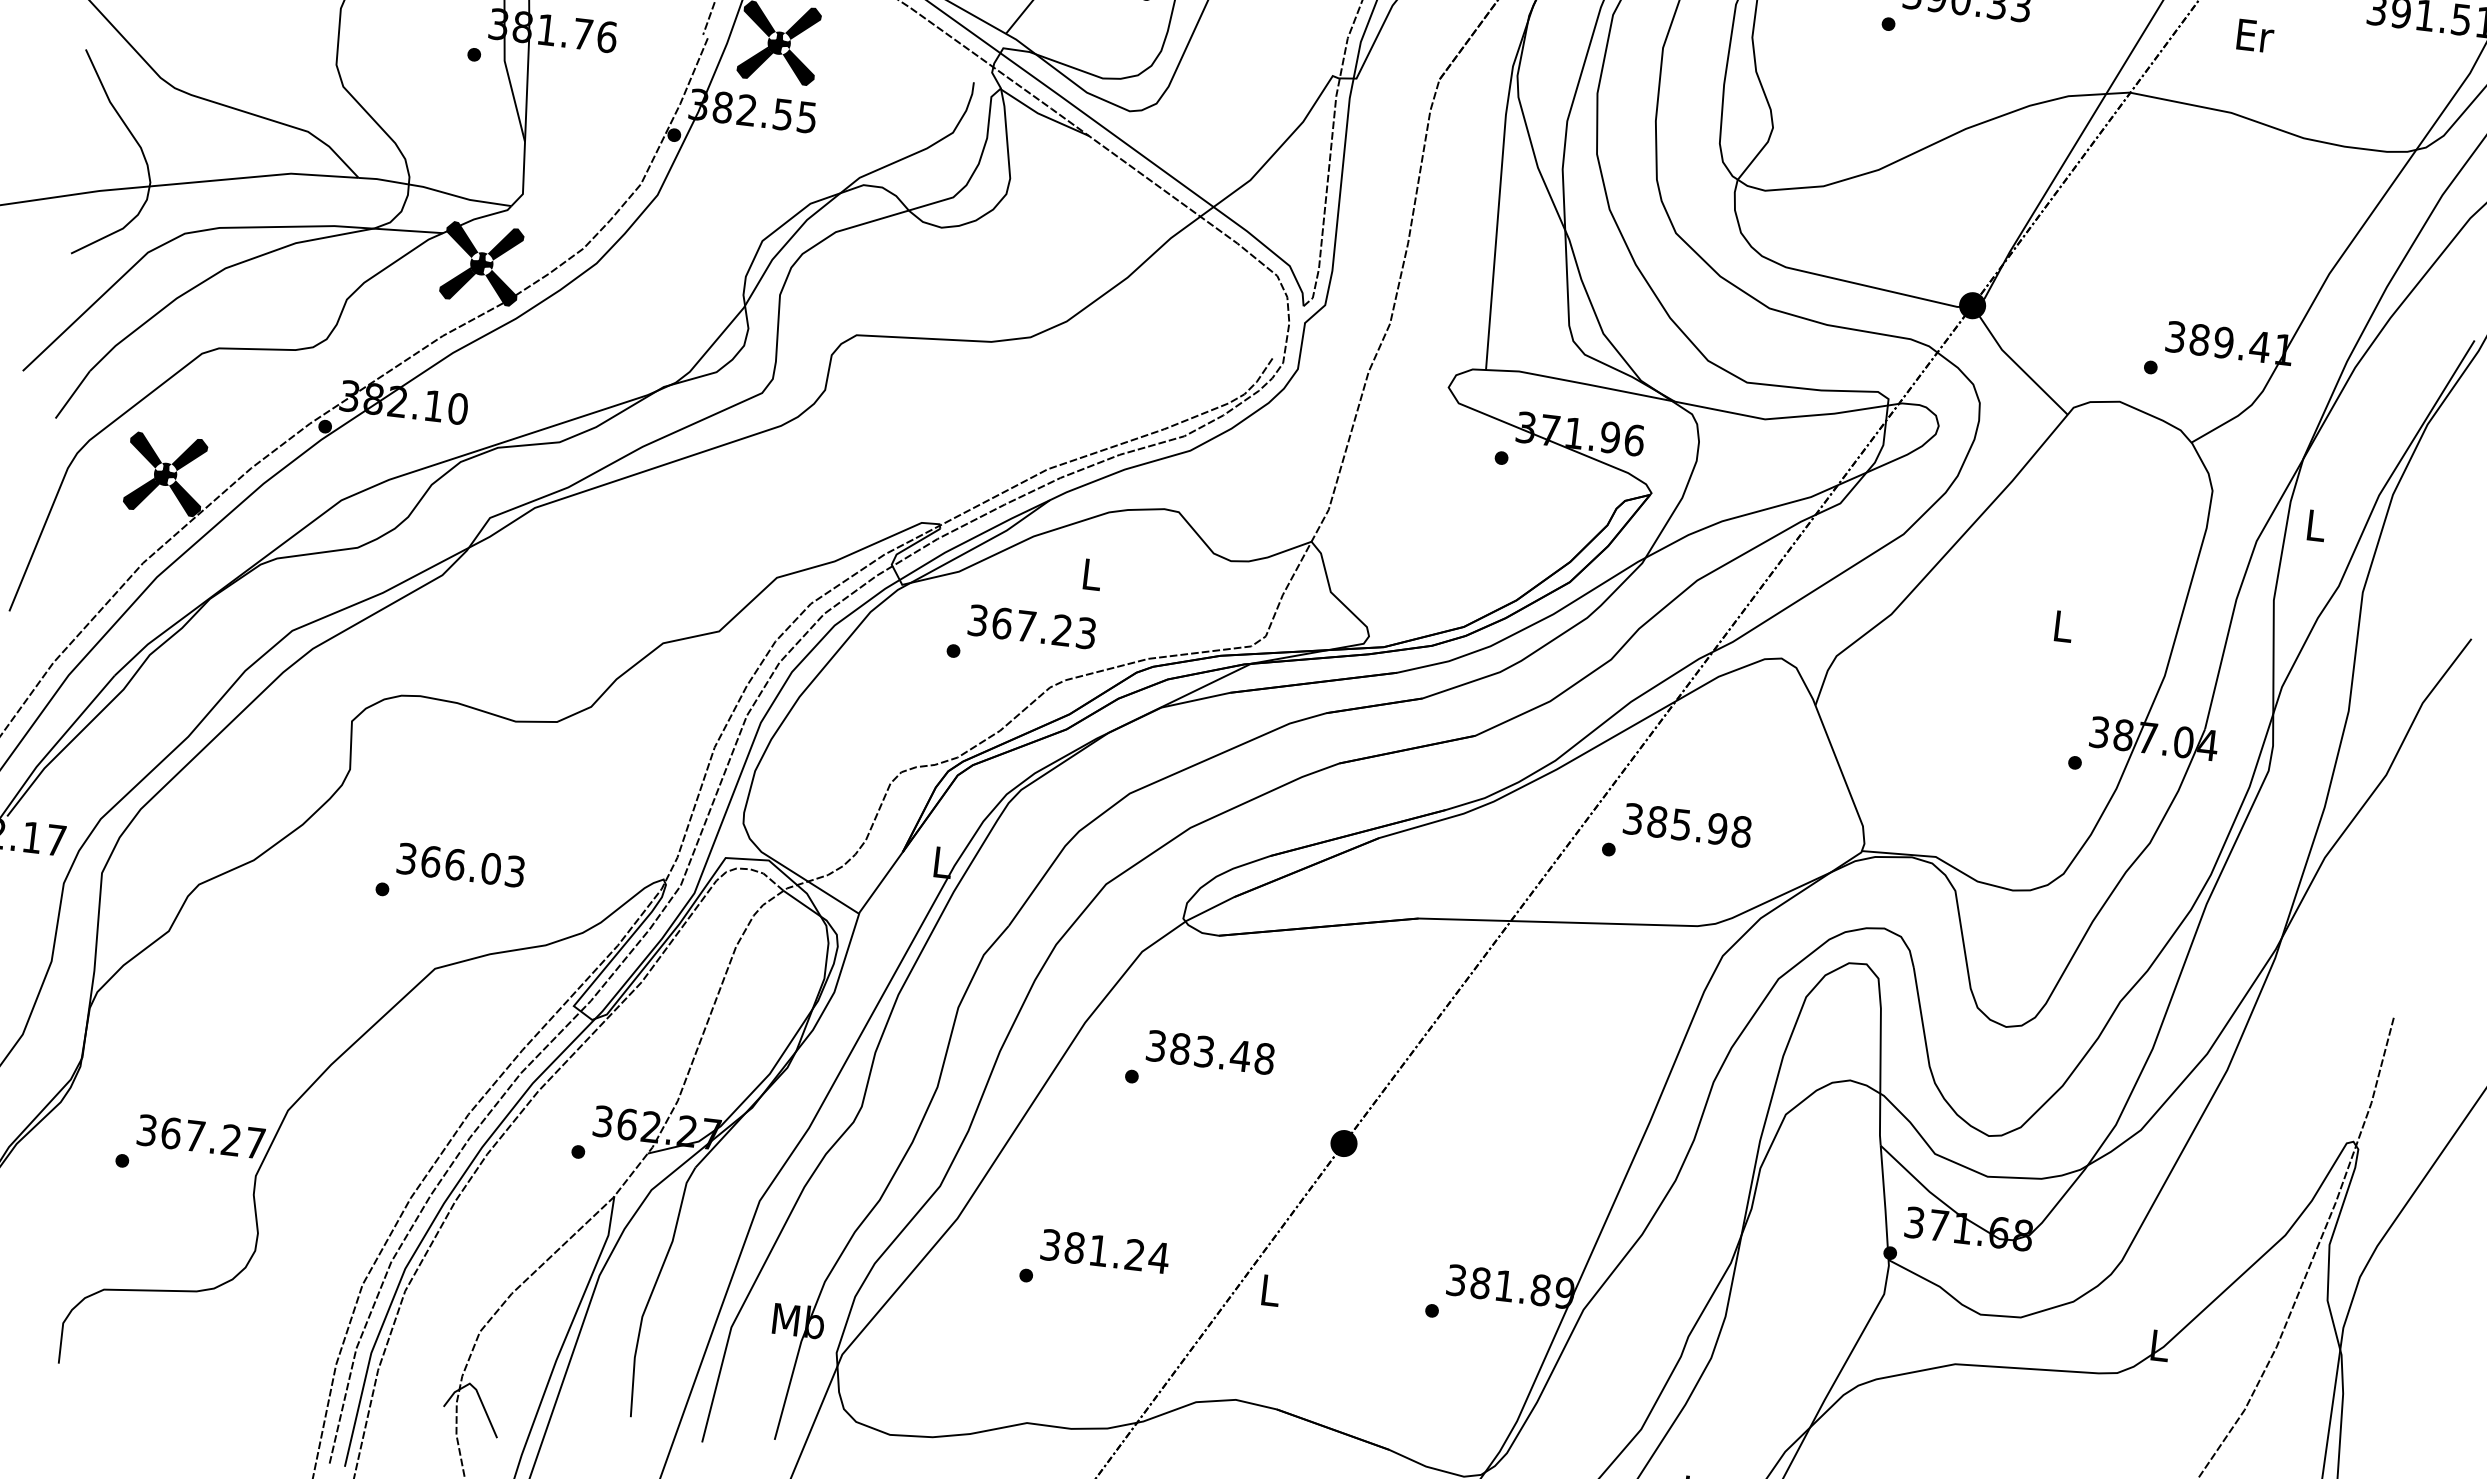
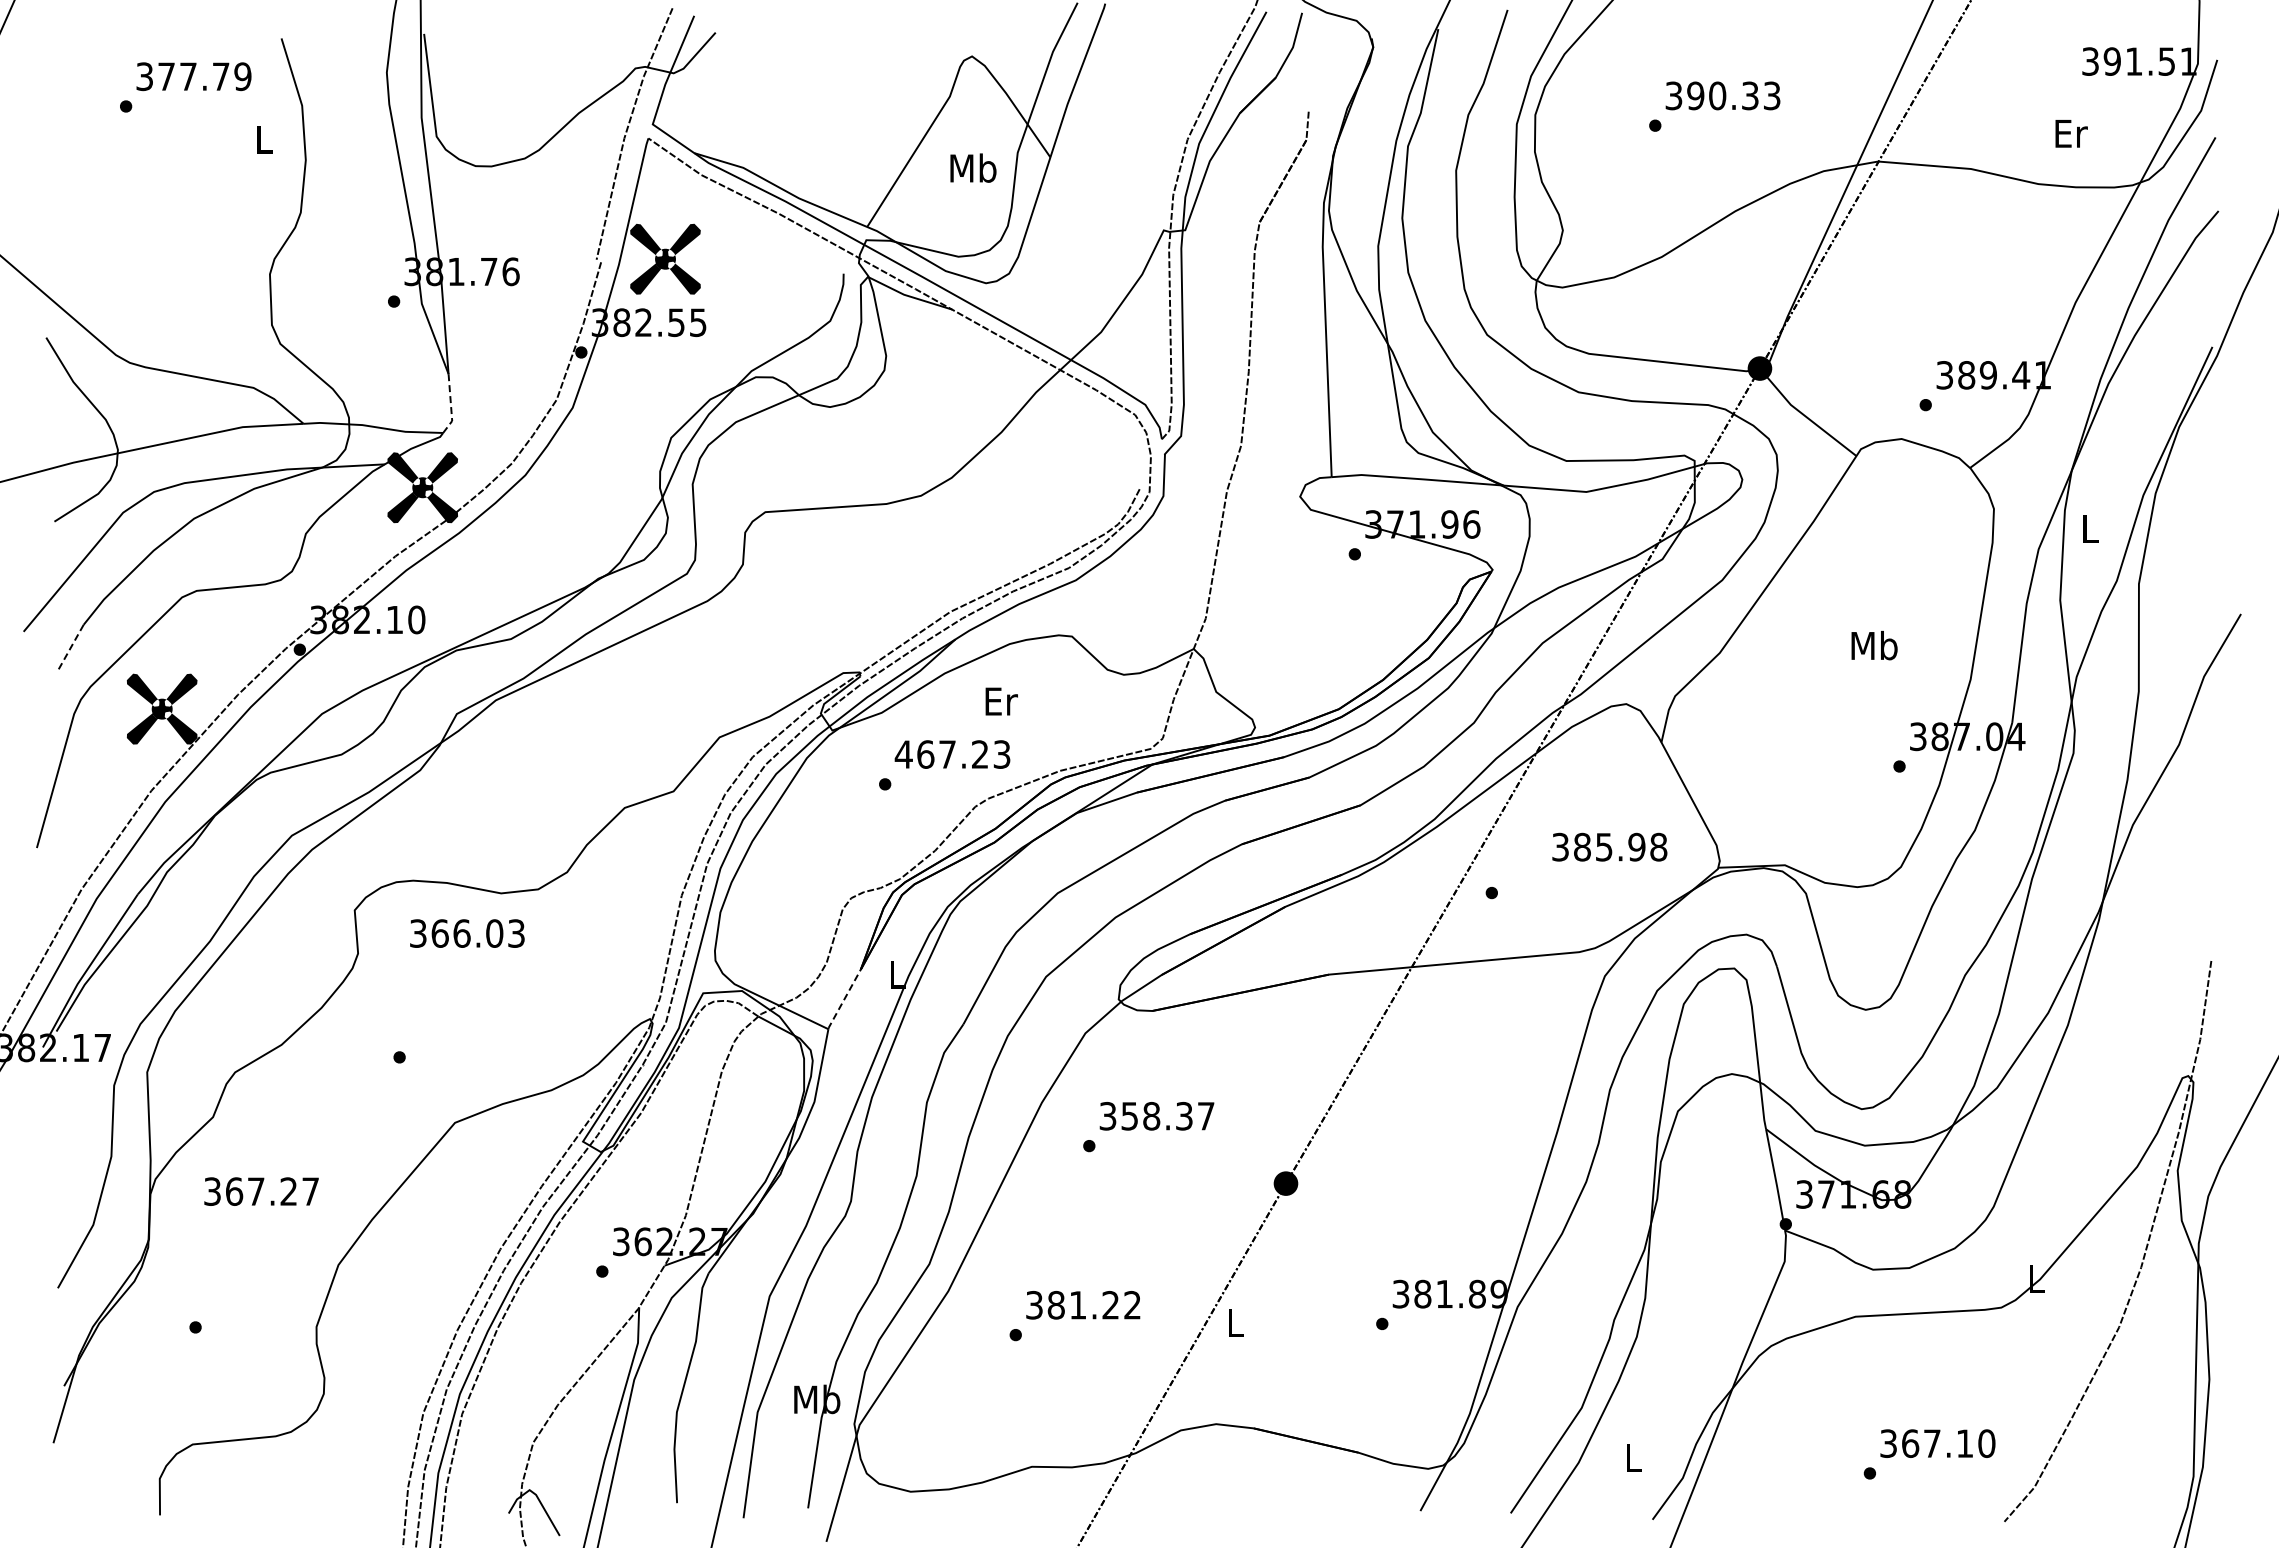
text: (2255, 35) -> (2071, 133), moved
line: (524, 176) -> (451, 405), solid -> dashed
line: (72, 395) -> (70, 648), solid -> dashed
text: (1092, 574) -> (1001, 701), L -> Er
text: (977, 620) -> (903, 754), 367.23 -> 467.23
text: (2063, 626) -> (1874, 645), L -> Mb
text: (1687, 824) -> (1609, 846), moved
text: (461, 865) -> (467, 933), moved
line: (880, 884) -> (844, 1000), solid -> dashed
text: (1222, 1053) -> (1167, 1115), 383.48 -> 358.37
text: (201, 1136) -> (261, 1191), moved
text: (1159, 1257) -> (1132, 1304), 381.24 -> 381.22

